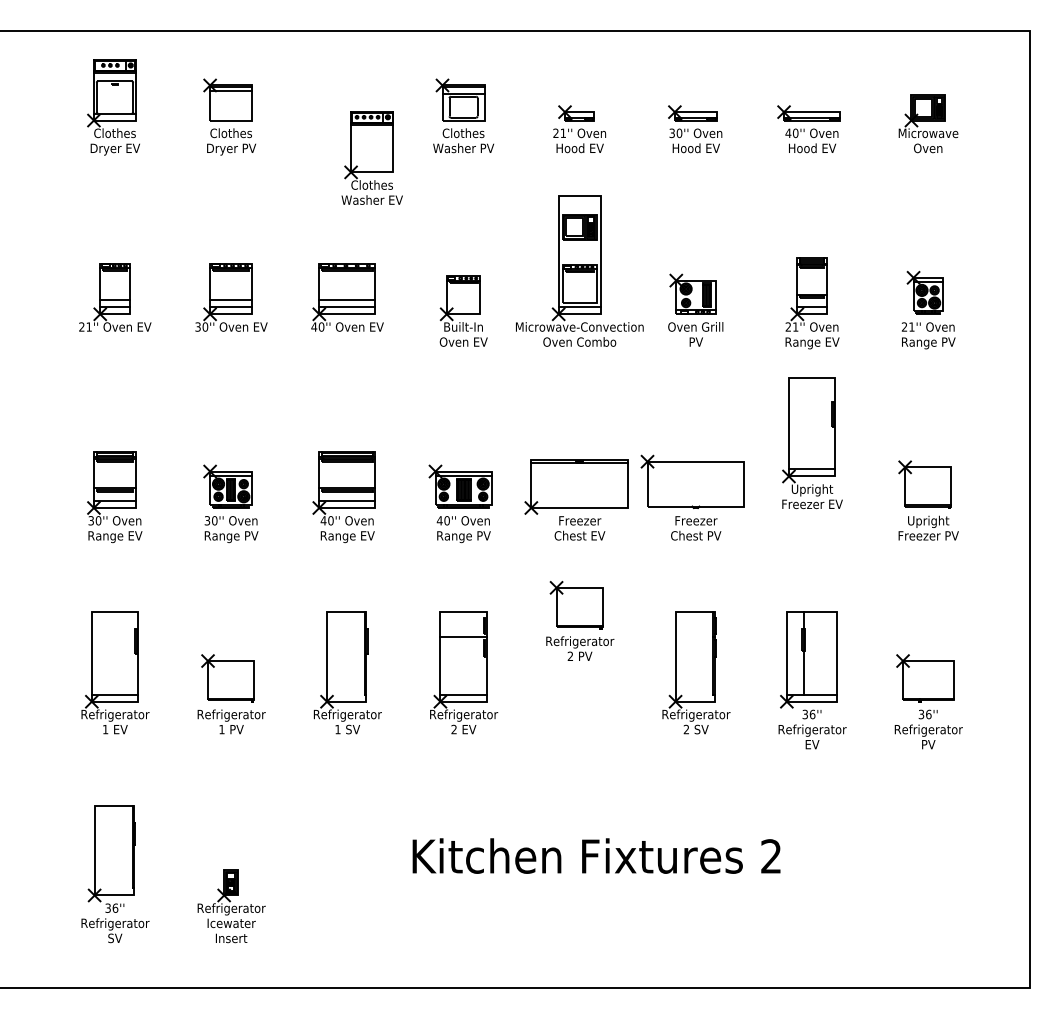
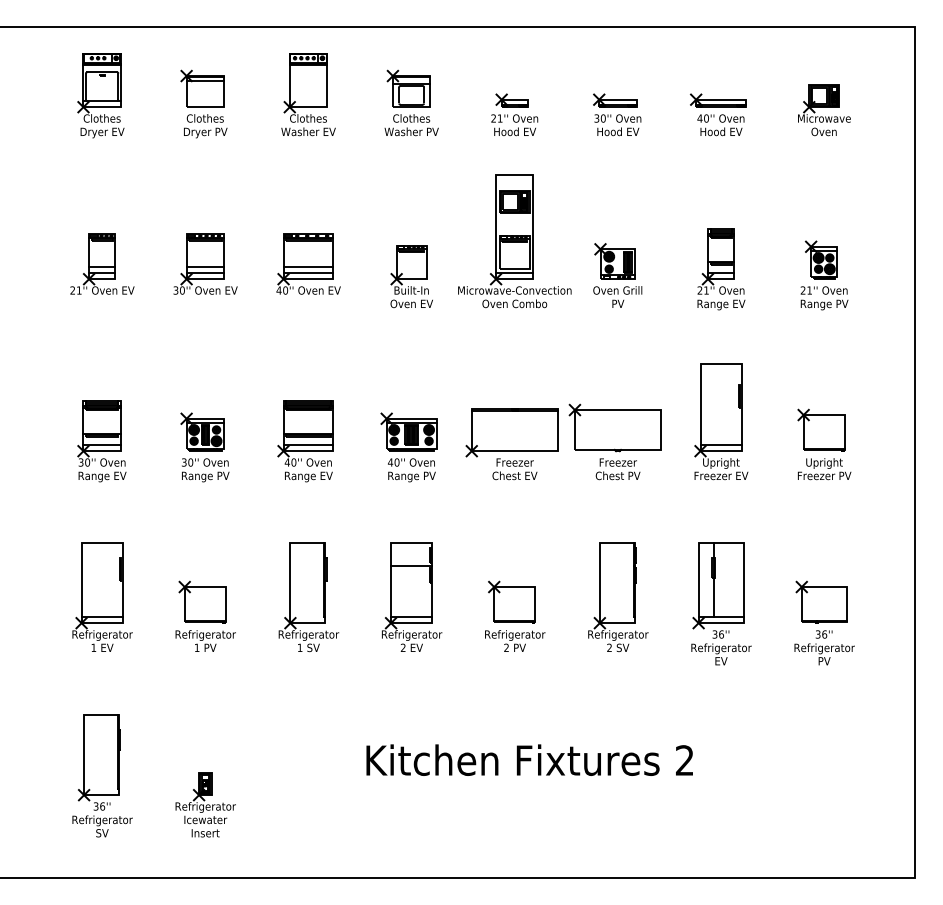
part: (372, 158) -> (308, 94), moved
part: (812, 443) -> (721, 421), moved
part: (580, 619) -> (515, 615), moved

